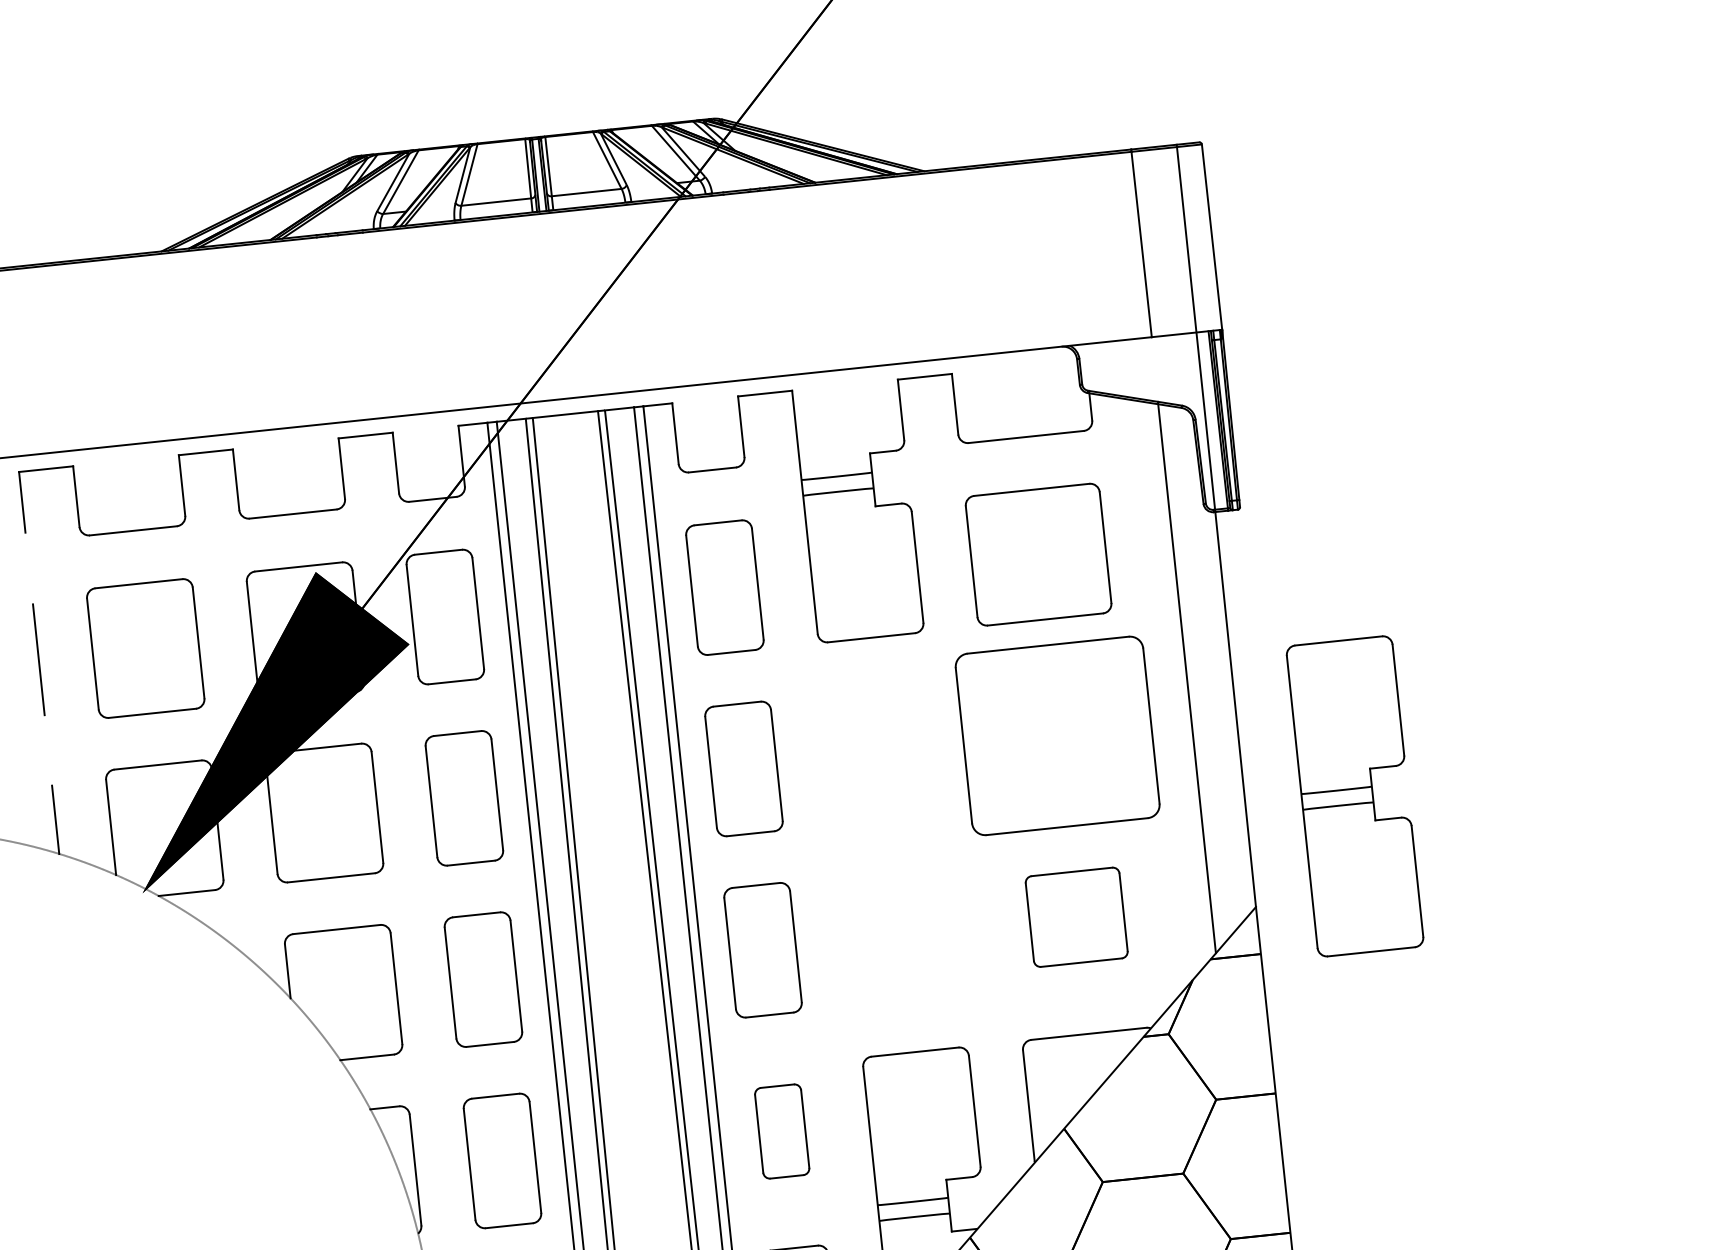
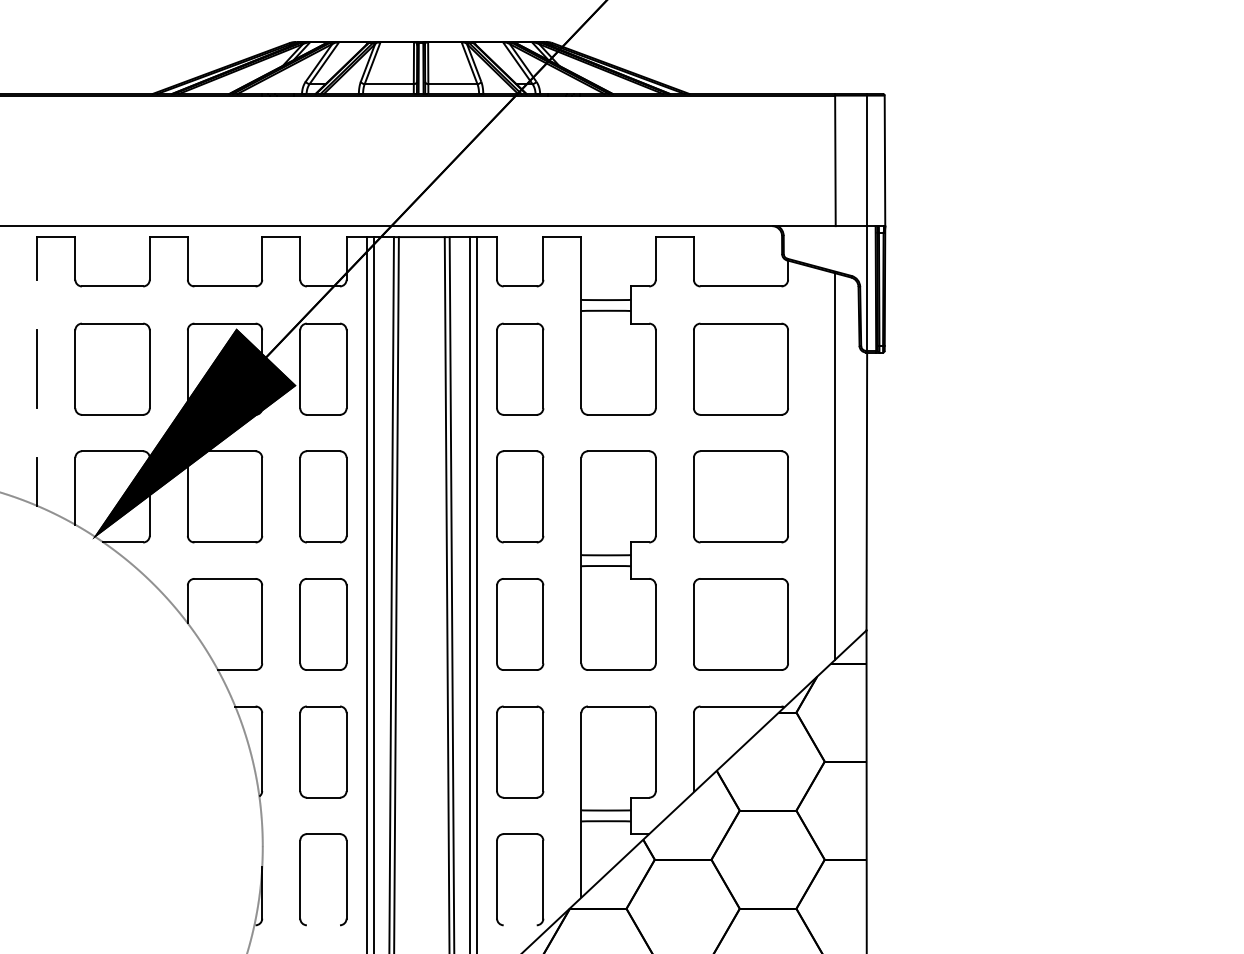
part: (1056, 735) -> (740, 496), size x0.71
part: (1354, 796) -> (618, 560), moved
part: (1076, 917) -> (740, 624), size x1.43
part: (782, 1130) -> (520, 751), size x1.43

